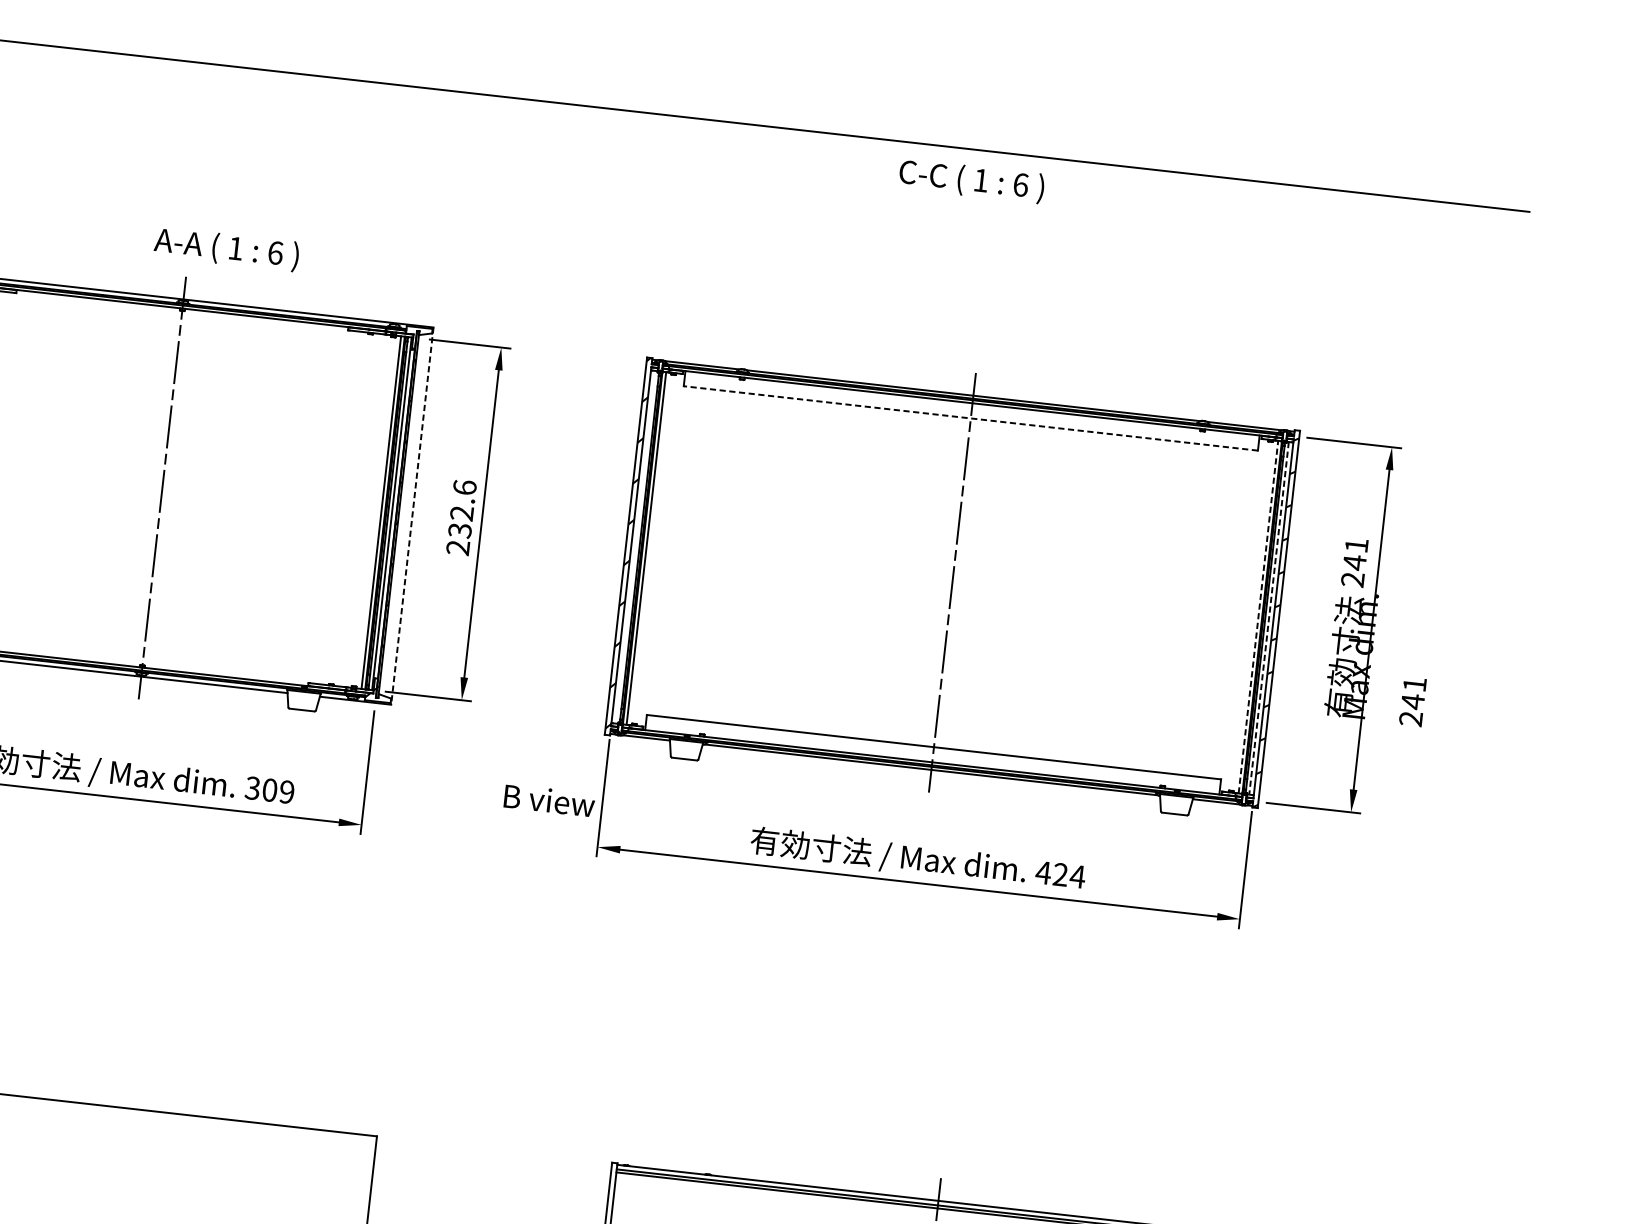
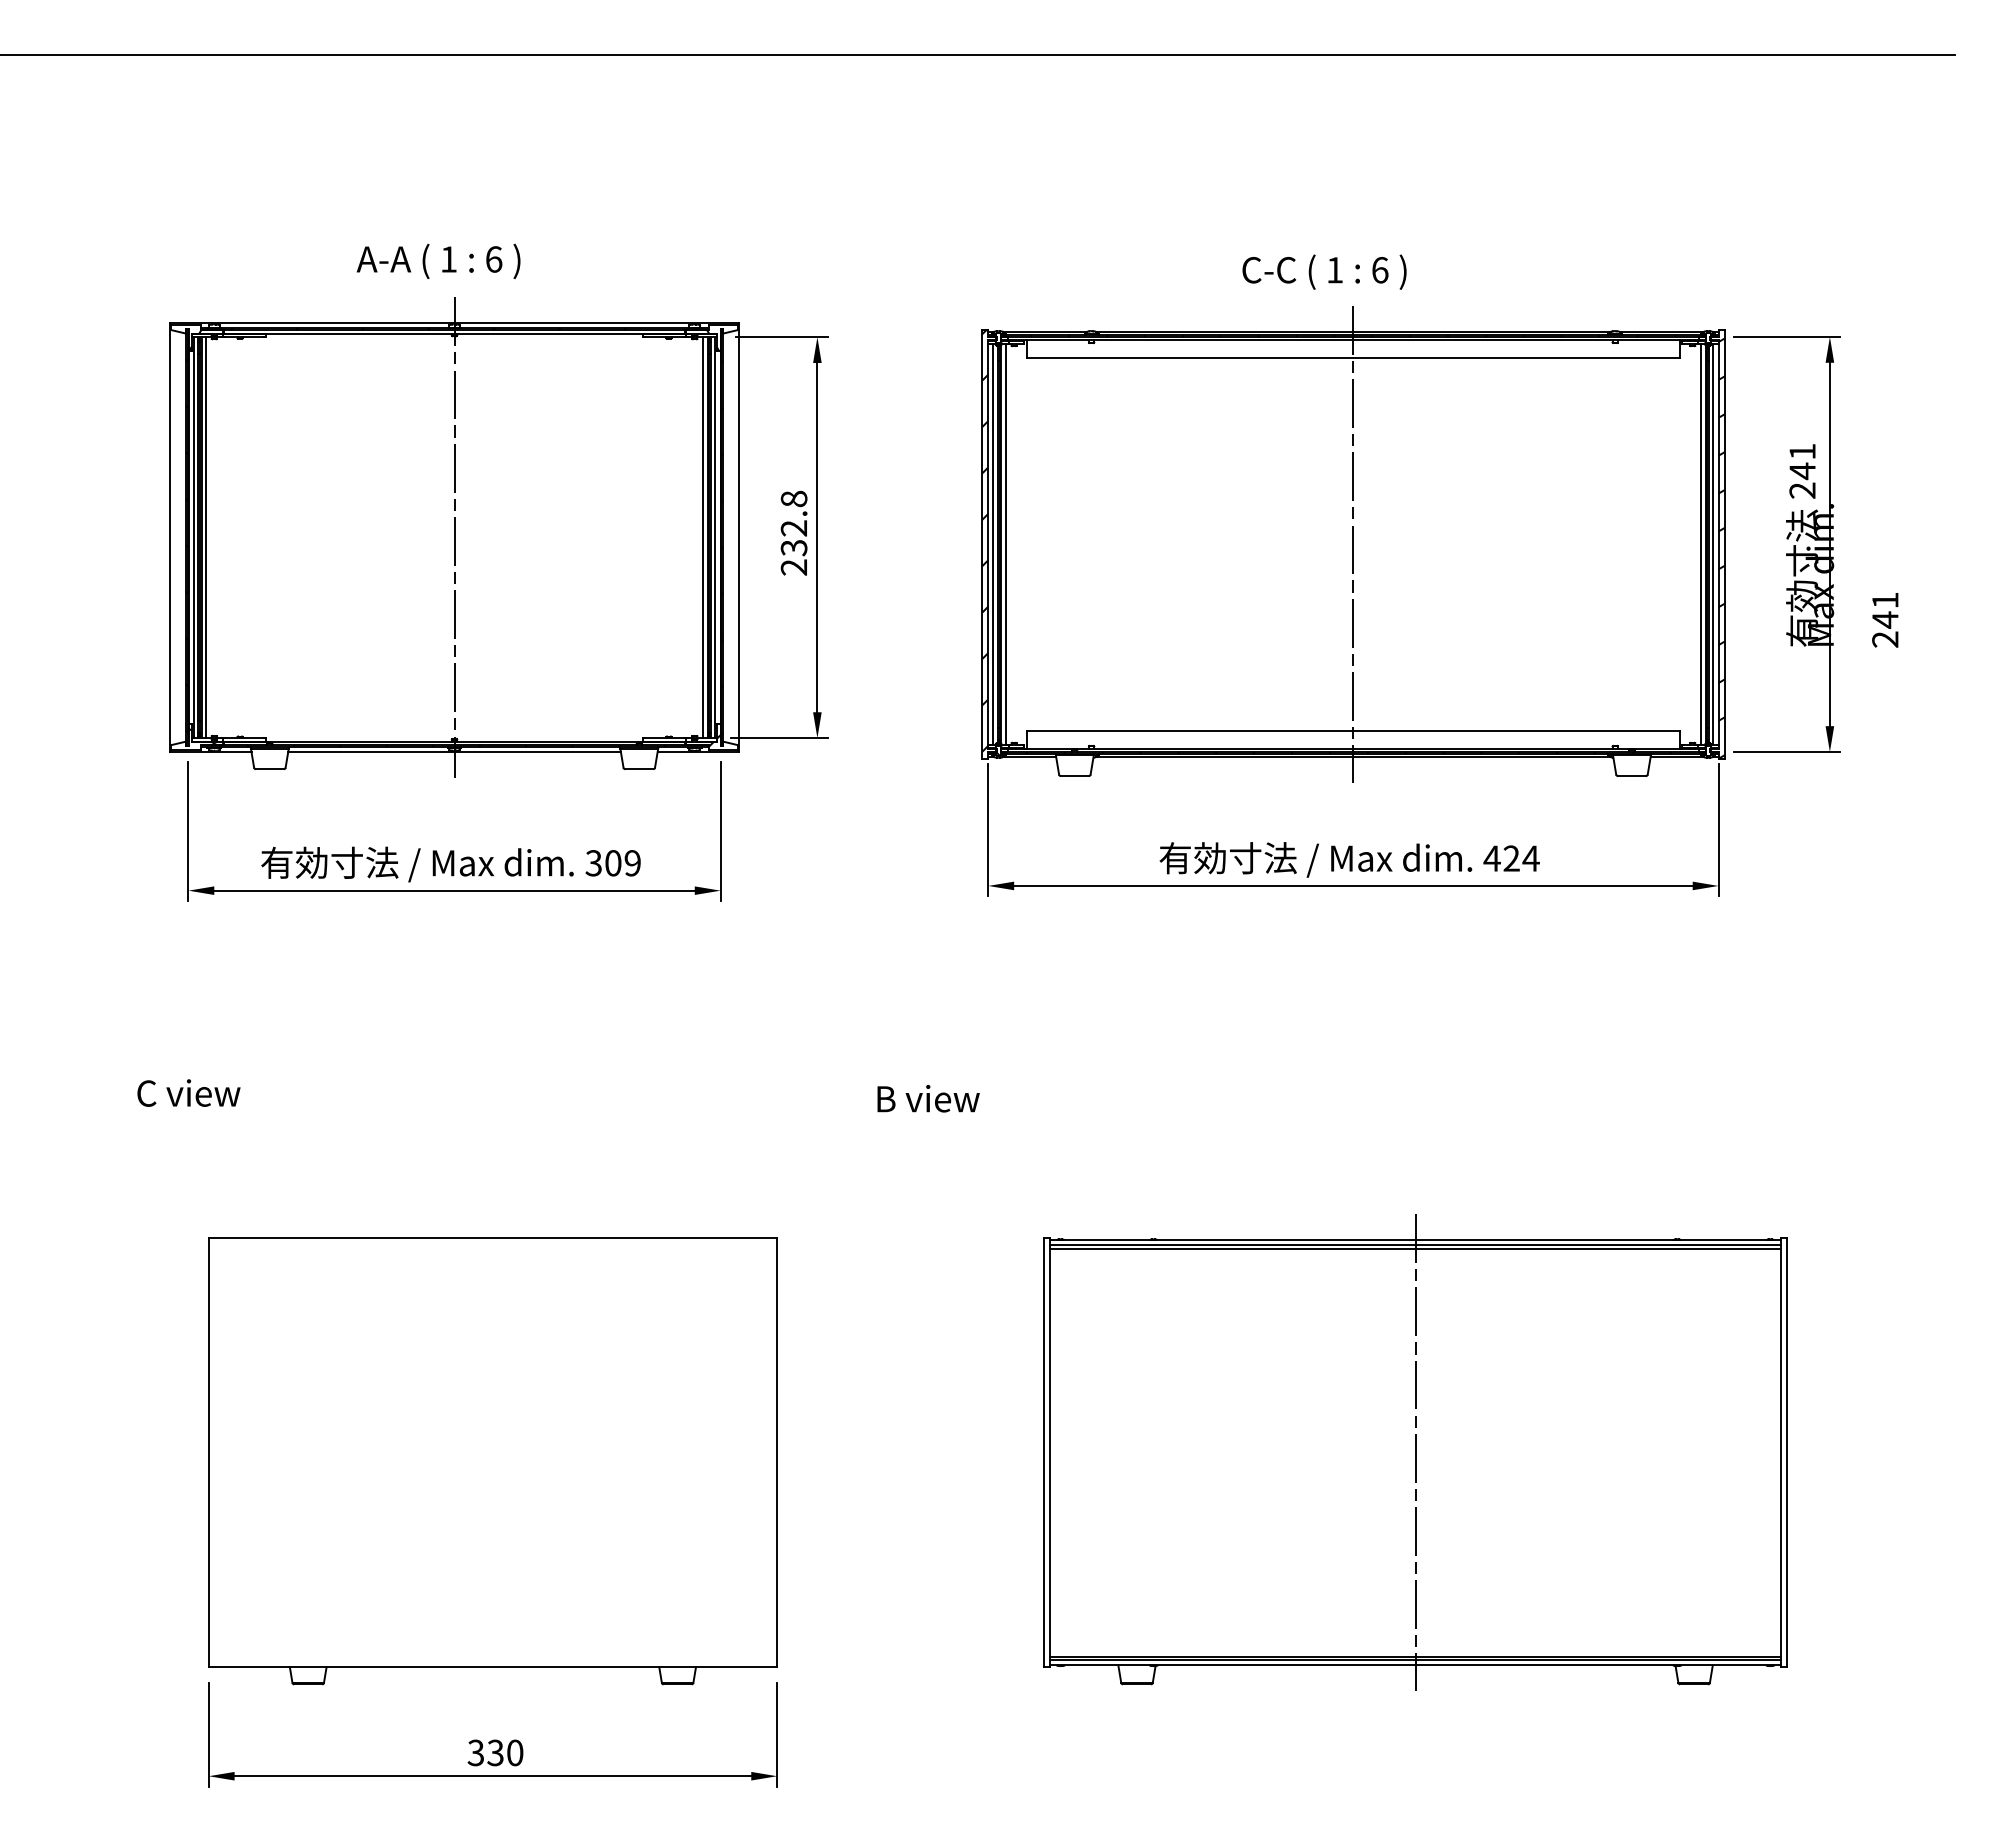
text: (971, 180) -> (1324, 271), moved
text: (226, 248) -> (438, 260), moved
line: (970, 418) -> (1352, 357), dashed -> solid
text: (464, 487) -> (793, 498), 232.6 -> 232.8
line: (412, 516) -> (738, 538), dashed -> solid
line: (635, 547) -> (993, 544), added
line: (1258, 616) -> (1701, 543), dashed -> solid
line: (1269, 618) -> (1713, 544), dashed -> solid
text: (549, 800) -> (928, 1098), moved

